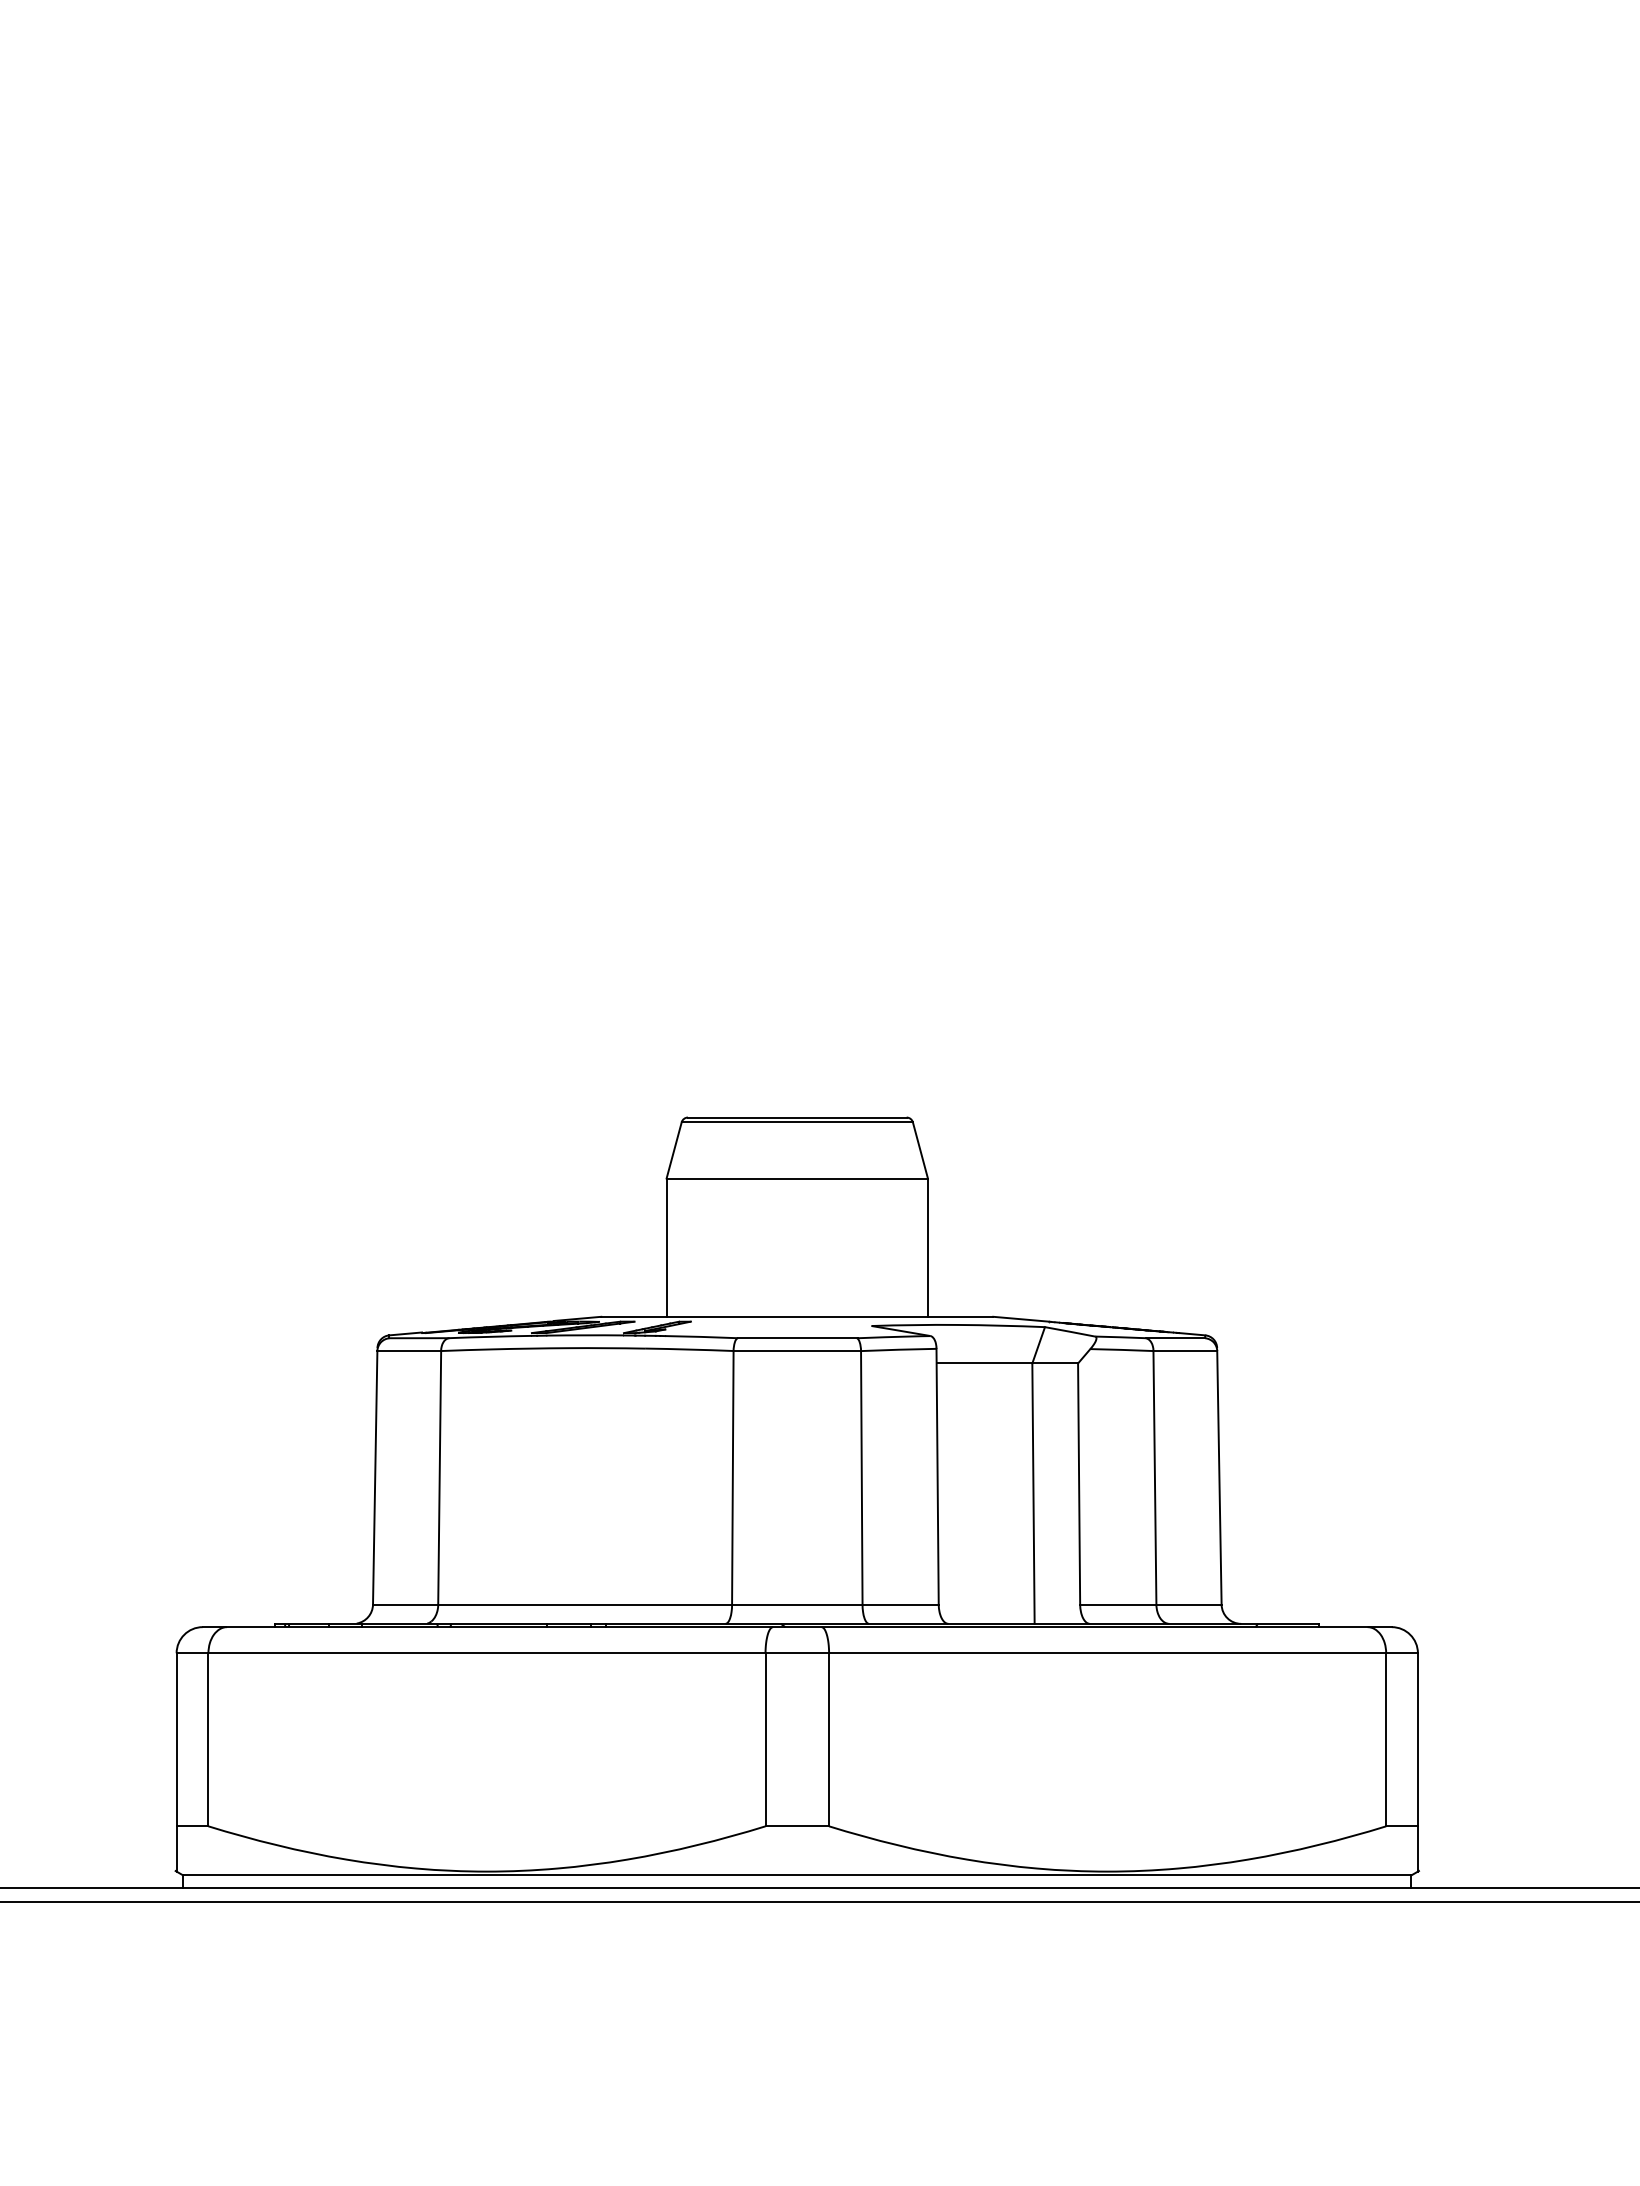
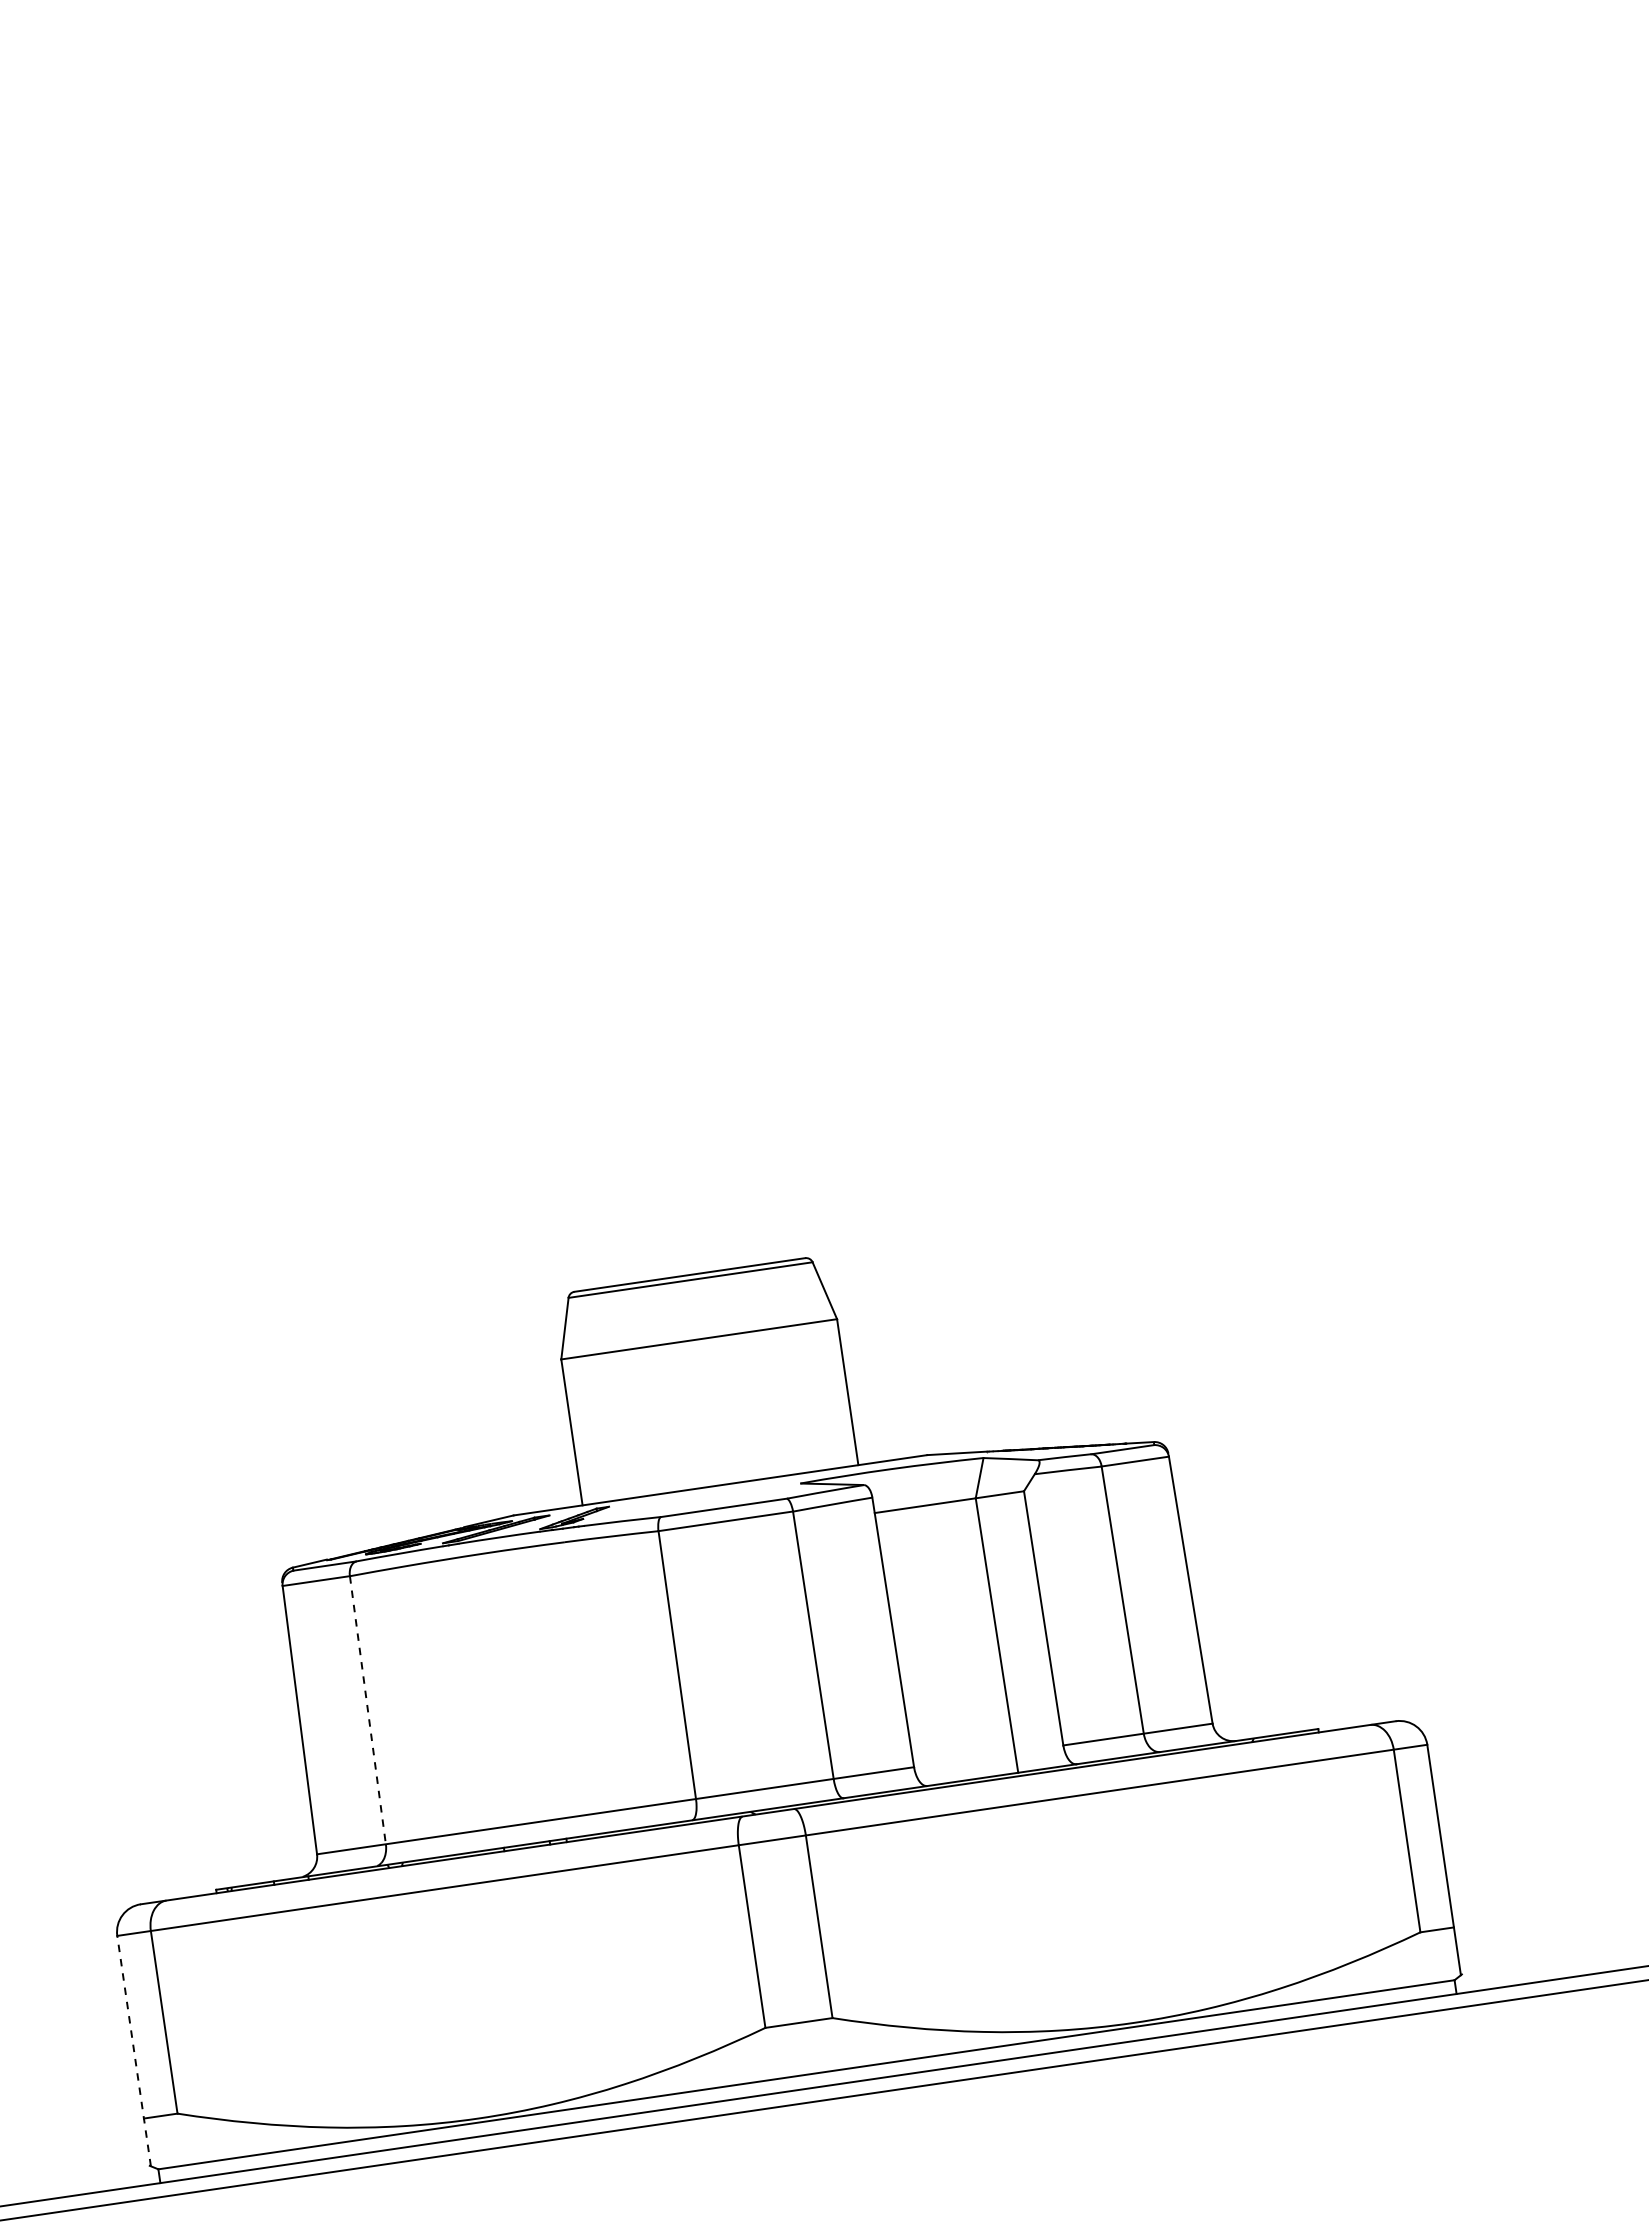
line: (439, 1477) -> (367, 1709), solid -> dashed
line: (176, 1761) -> (133, 2050), solid -> dashed

